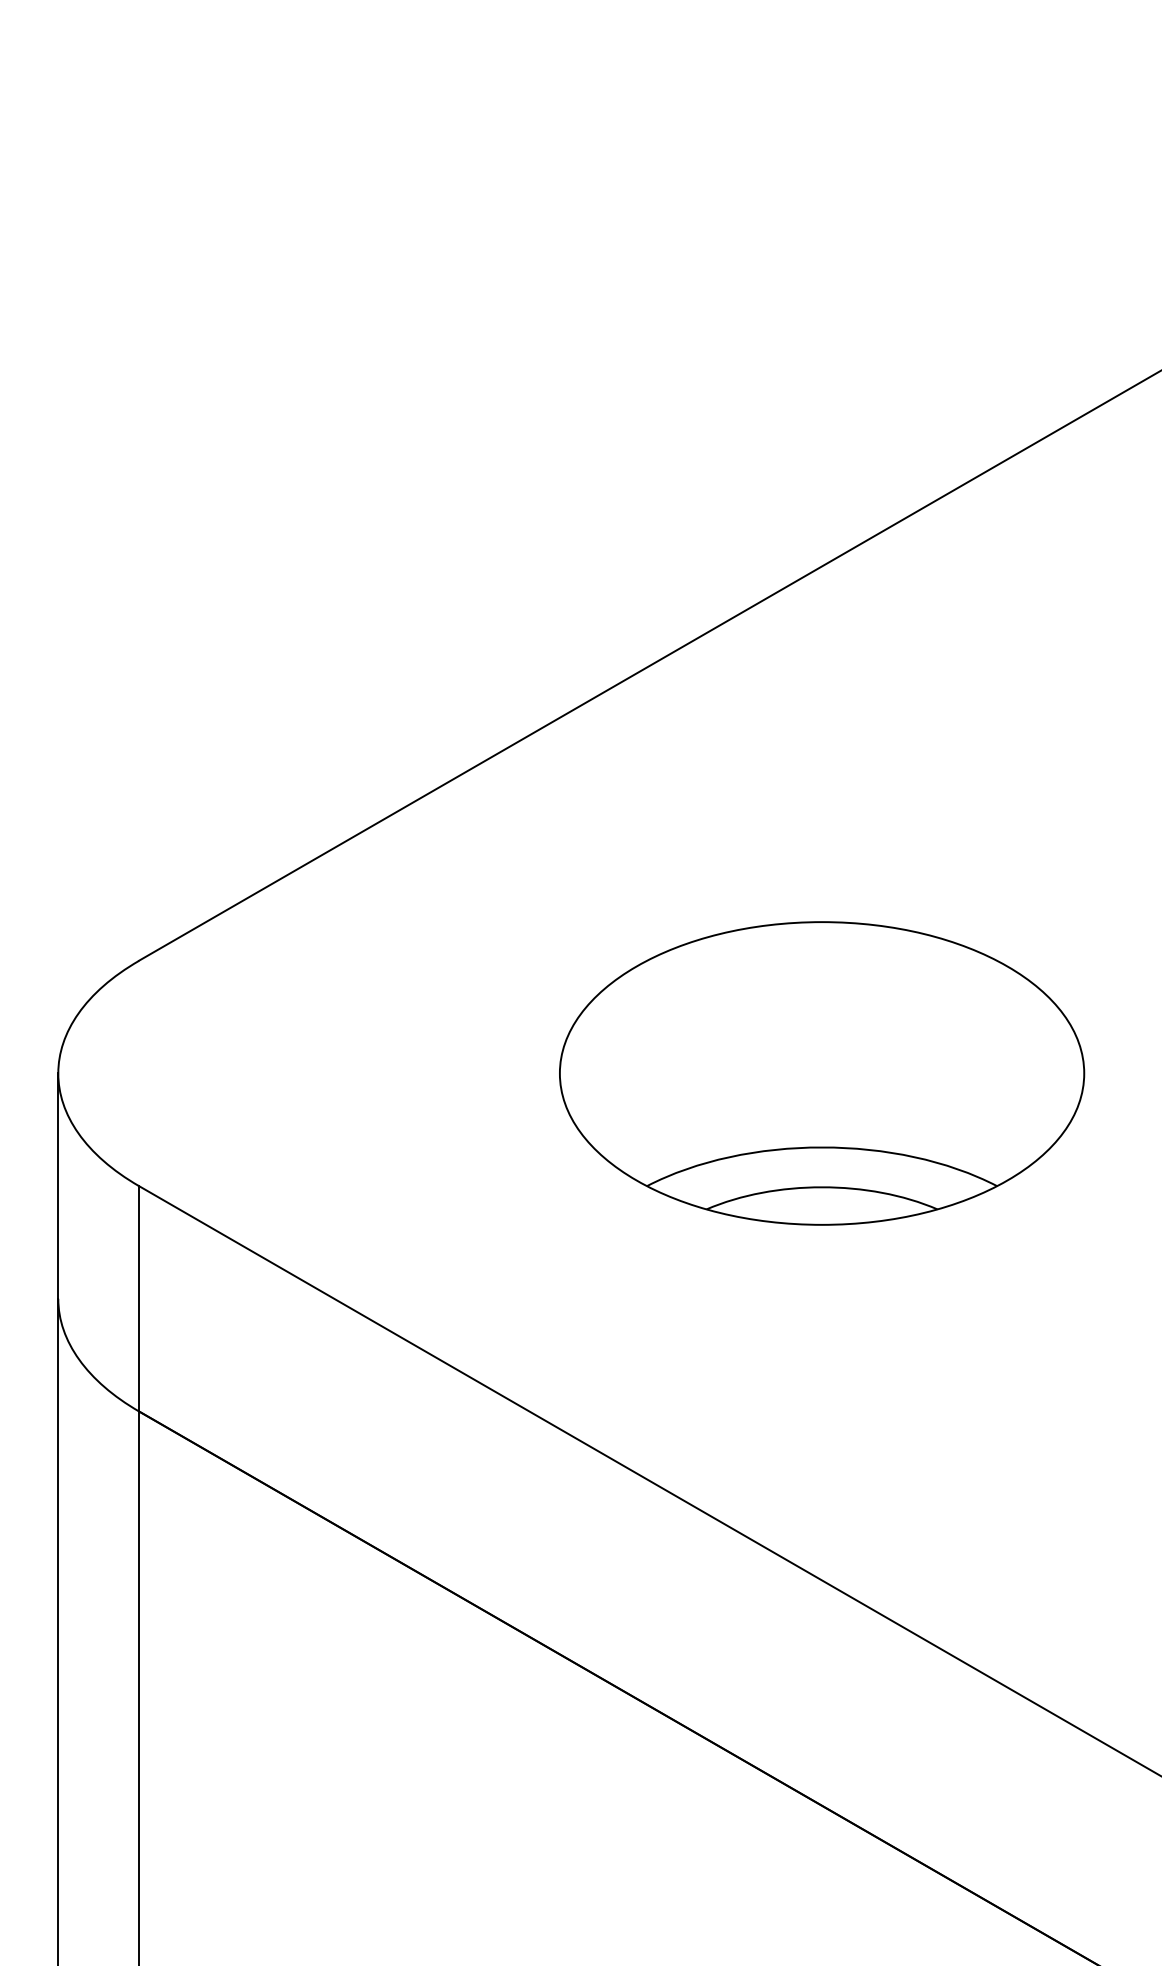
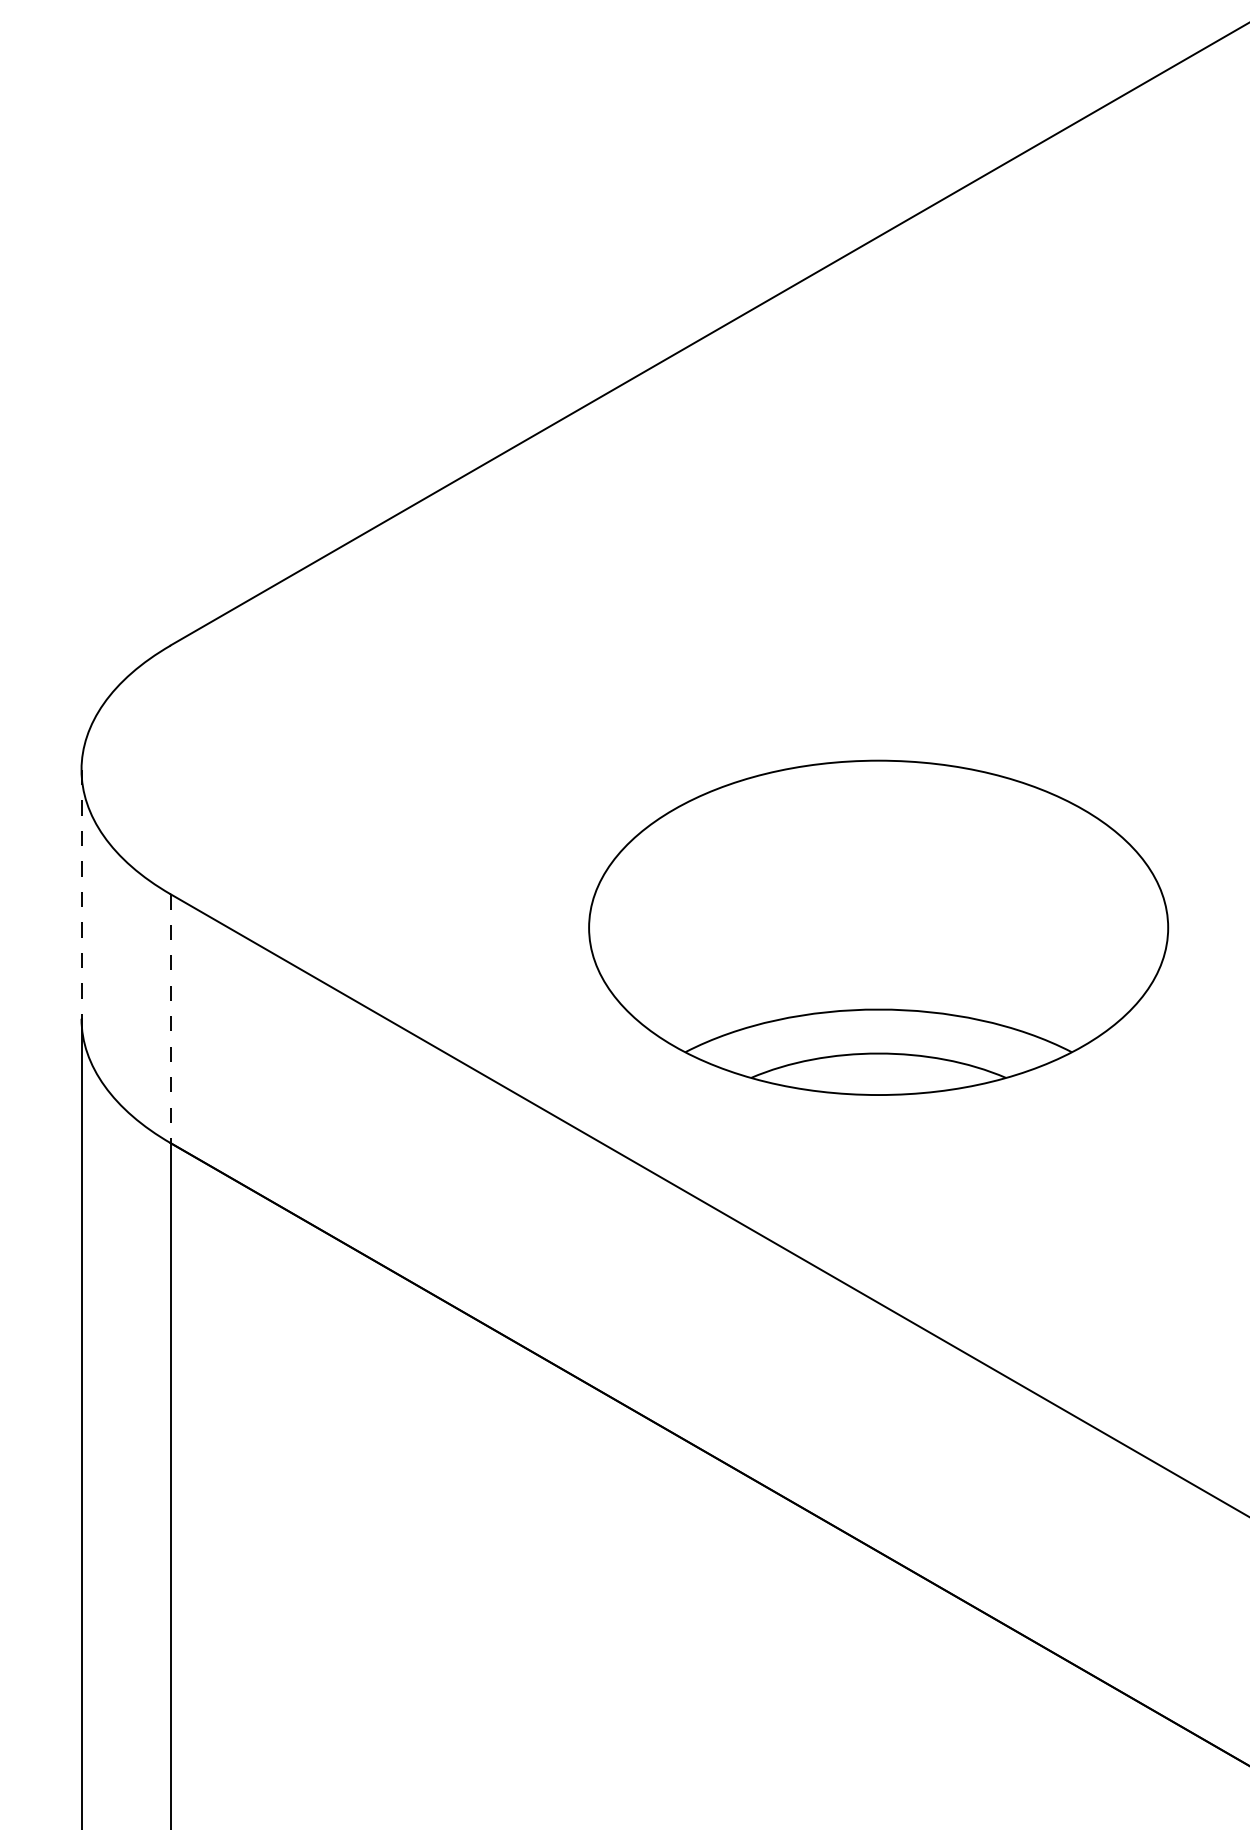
part: (822, 1073) -> (879, 927), moved
line: (58, 1186) -> (81, 894), solid -> dashed
line: (139, 1298) -> (171, 1018), solid -> dashed

